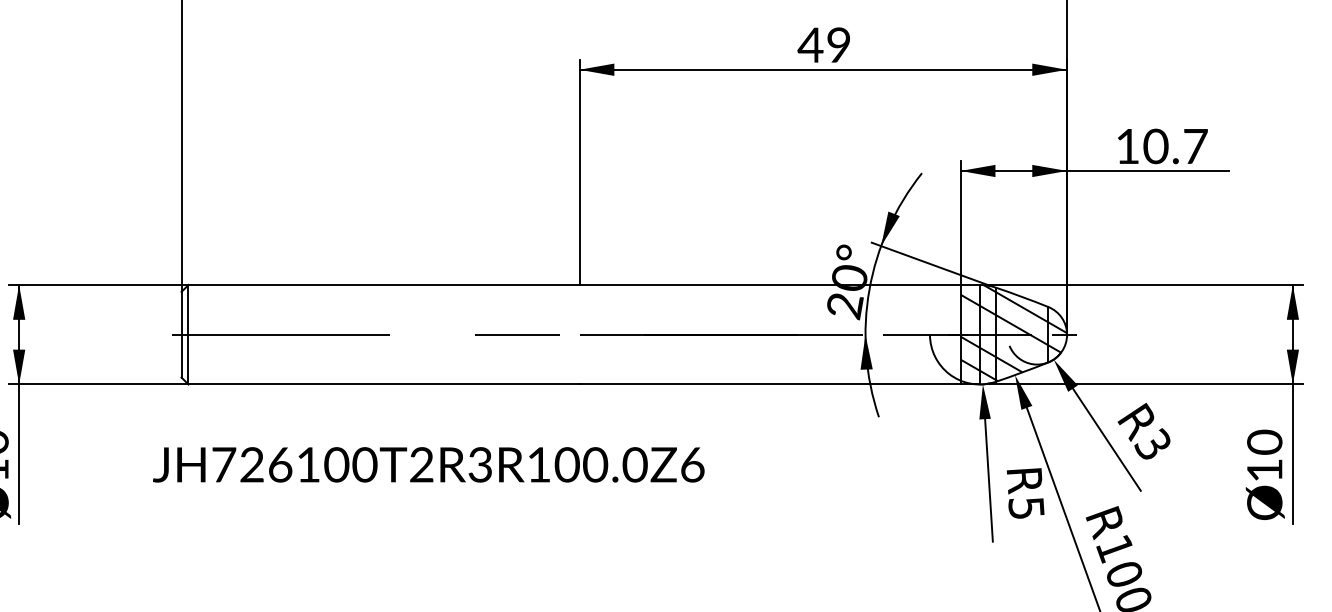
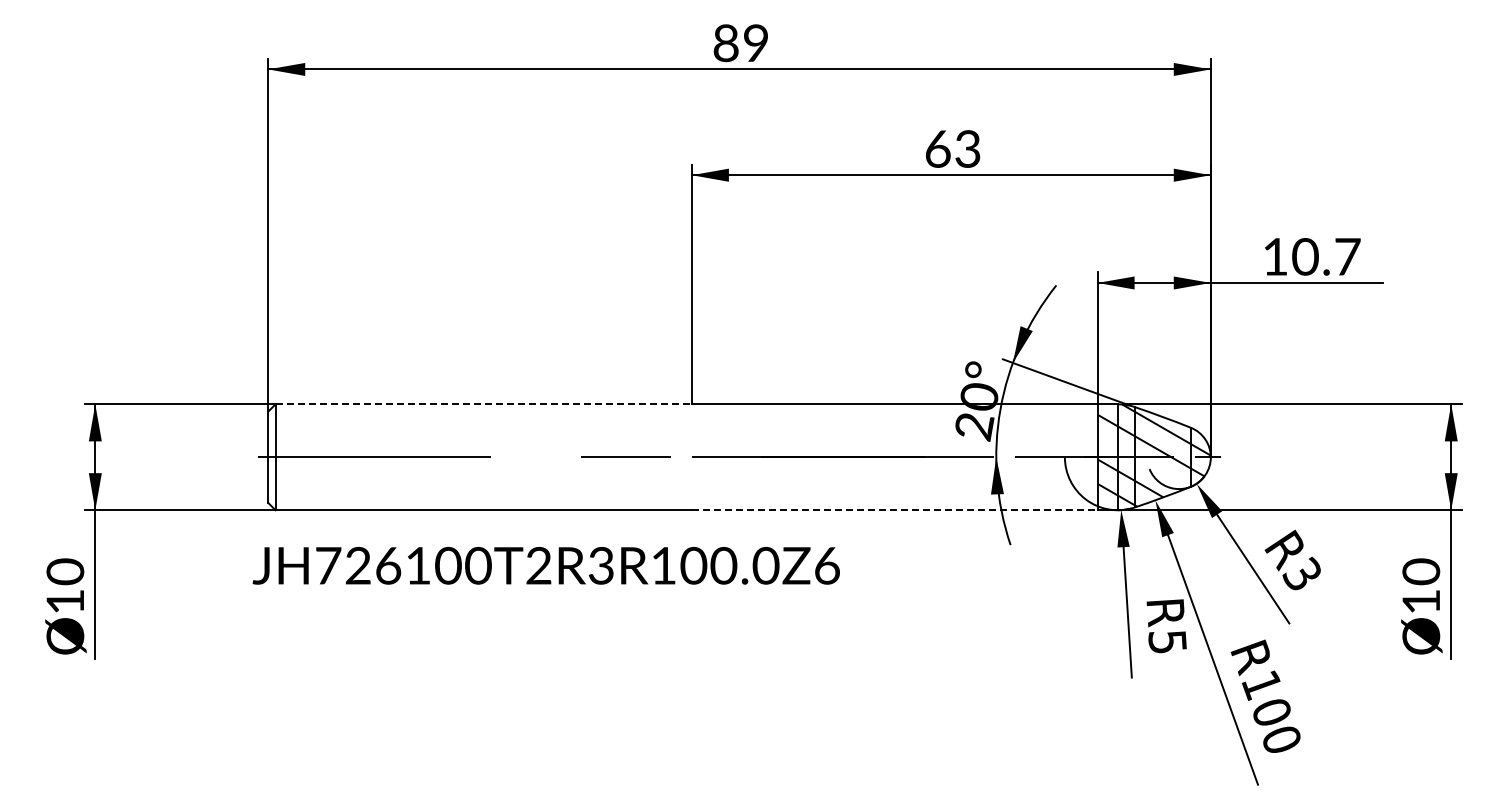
text: (823, 44) -> (951, 148), 49 -> 63
line: (384, 285) -> (484, 404), solid -> dashed
line: (769, 384) -> (894, 510), solid -> dashed
text: (427, 464) -> (545, 565), moved

